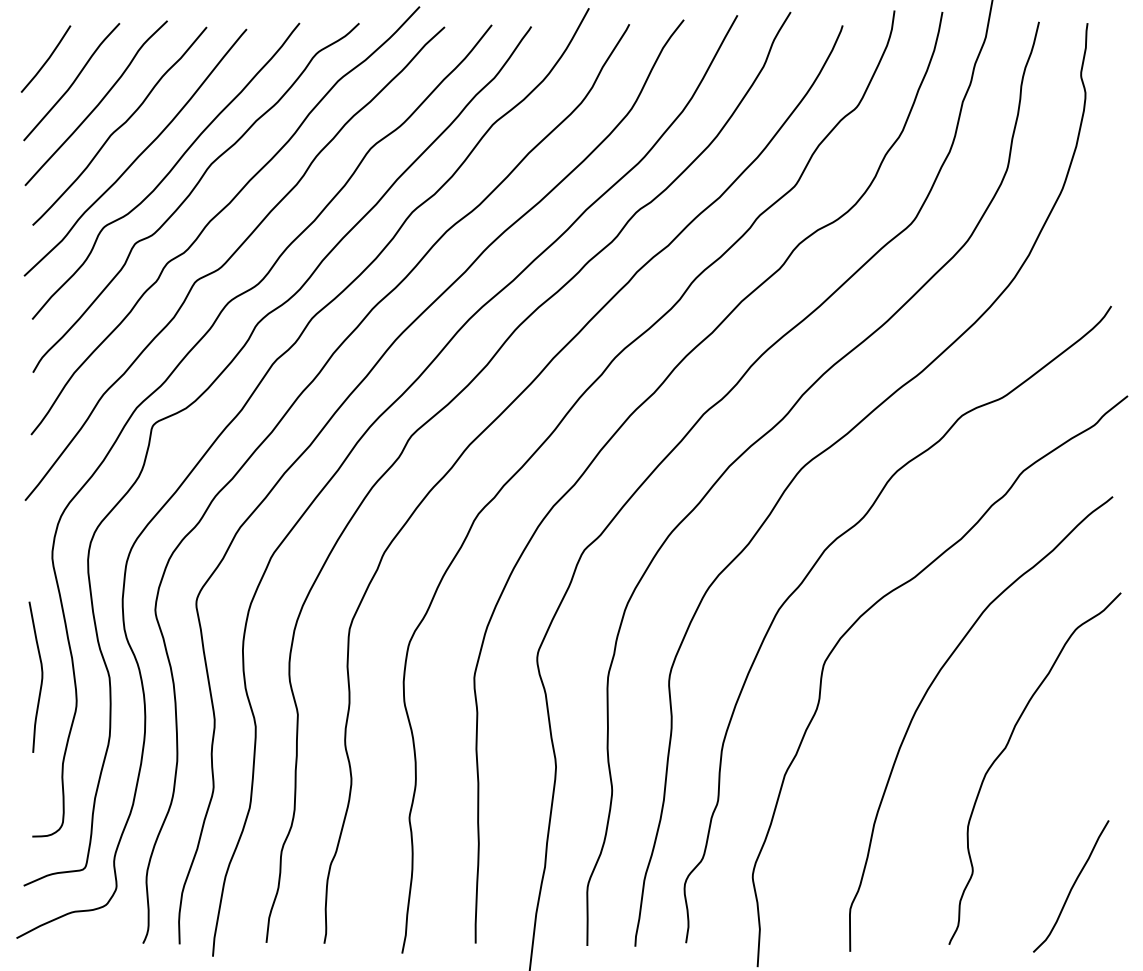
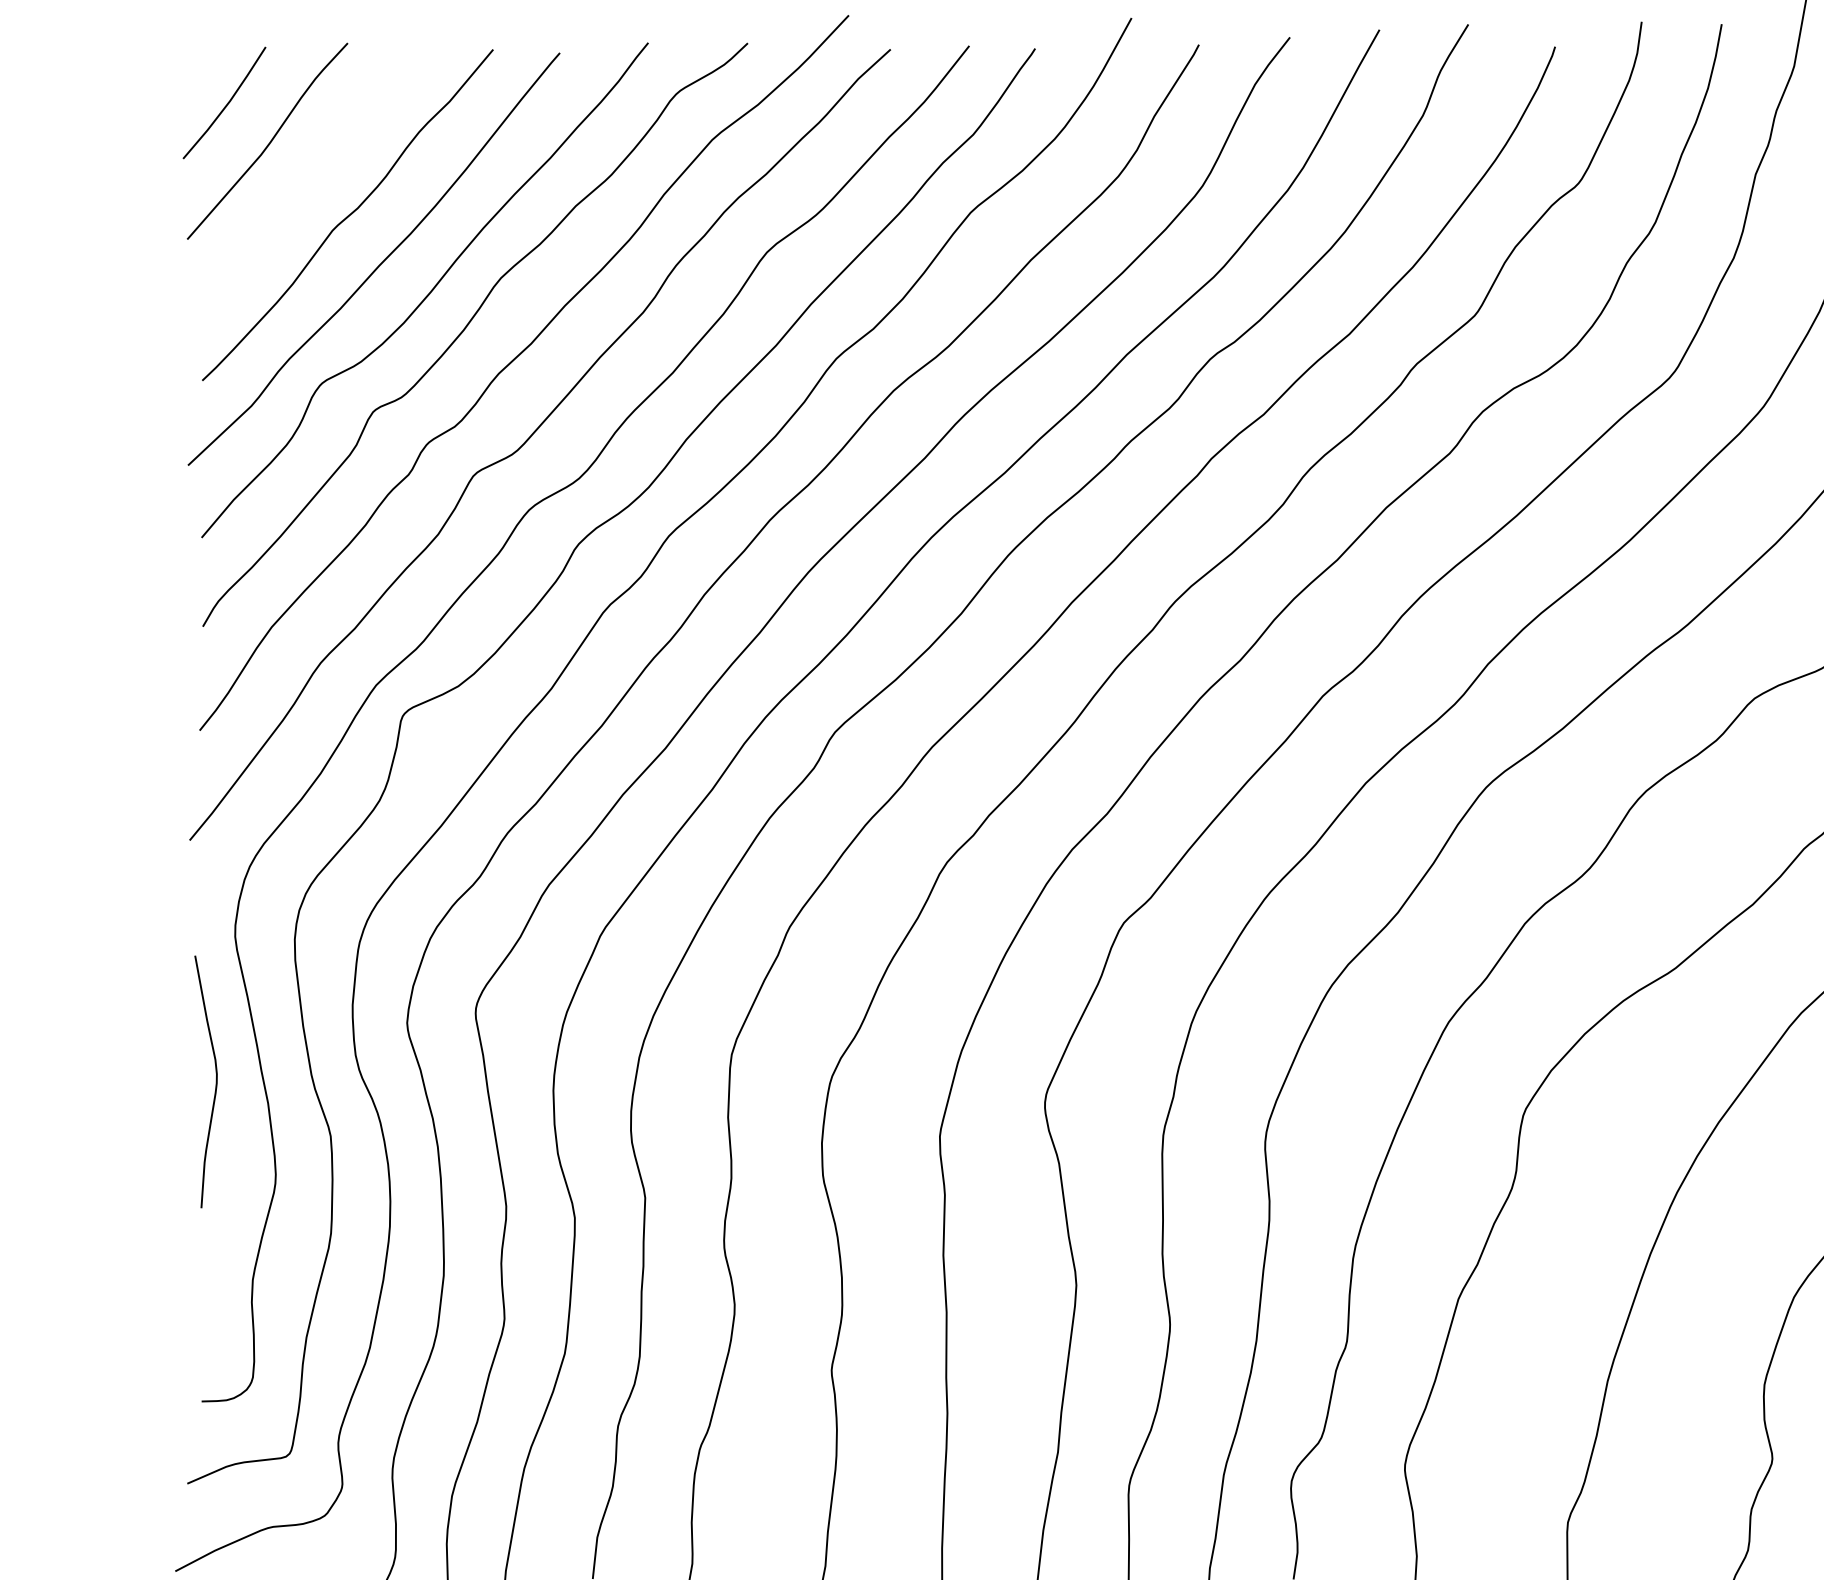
curve: (97, 104) -> (310, 178), removed
curve: (41, 676) -> (215, 1080), moved

